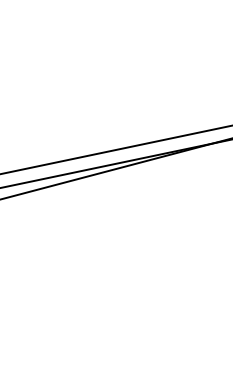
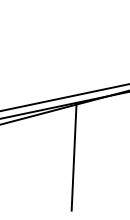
line: (149, 252) -> (73, 156), added

